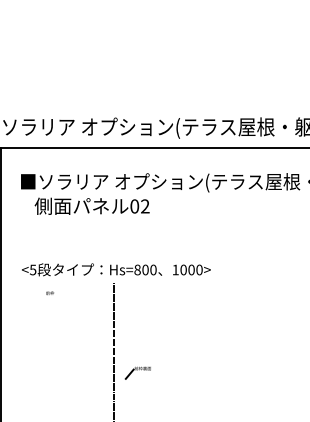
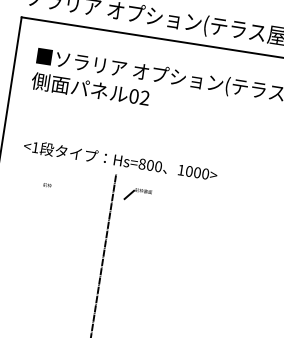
text: (91, 205) -> (90, 88), moved
text: (33, 269) -> (35, 147), <5 -> <1
text: (49, 293) -> (46, 185), moved
part: (137, 372) -> (137, 194), moved

